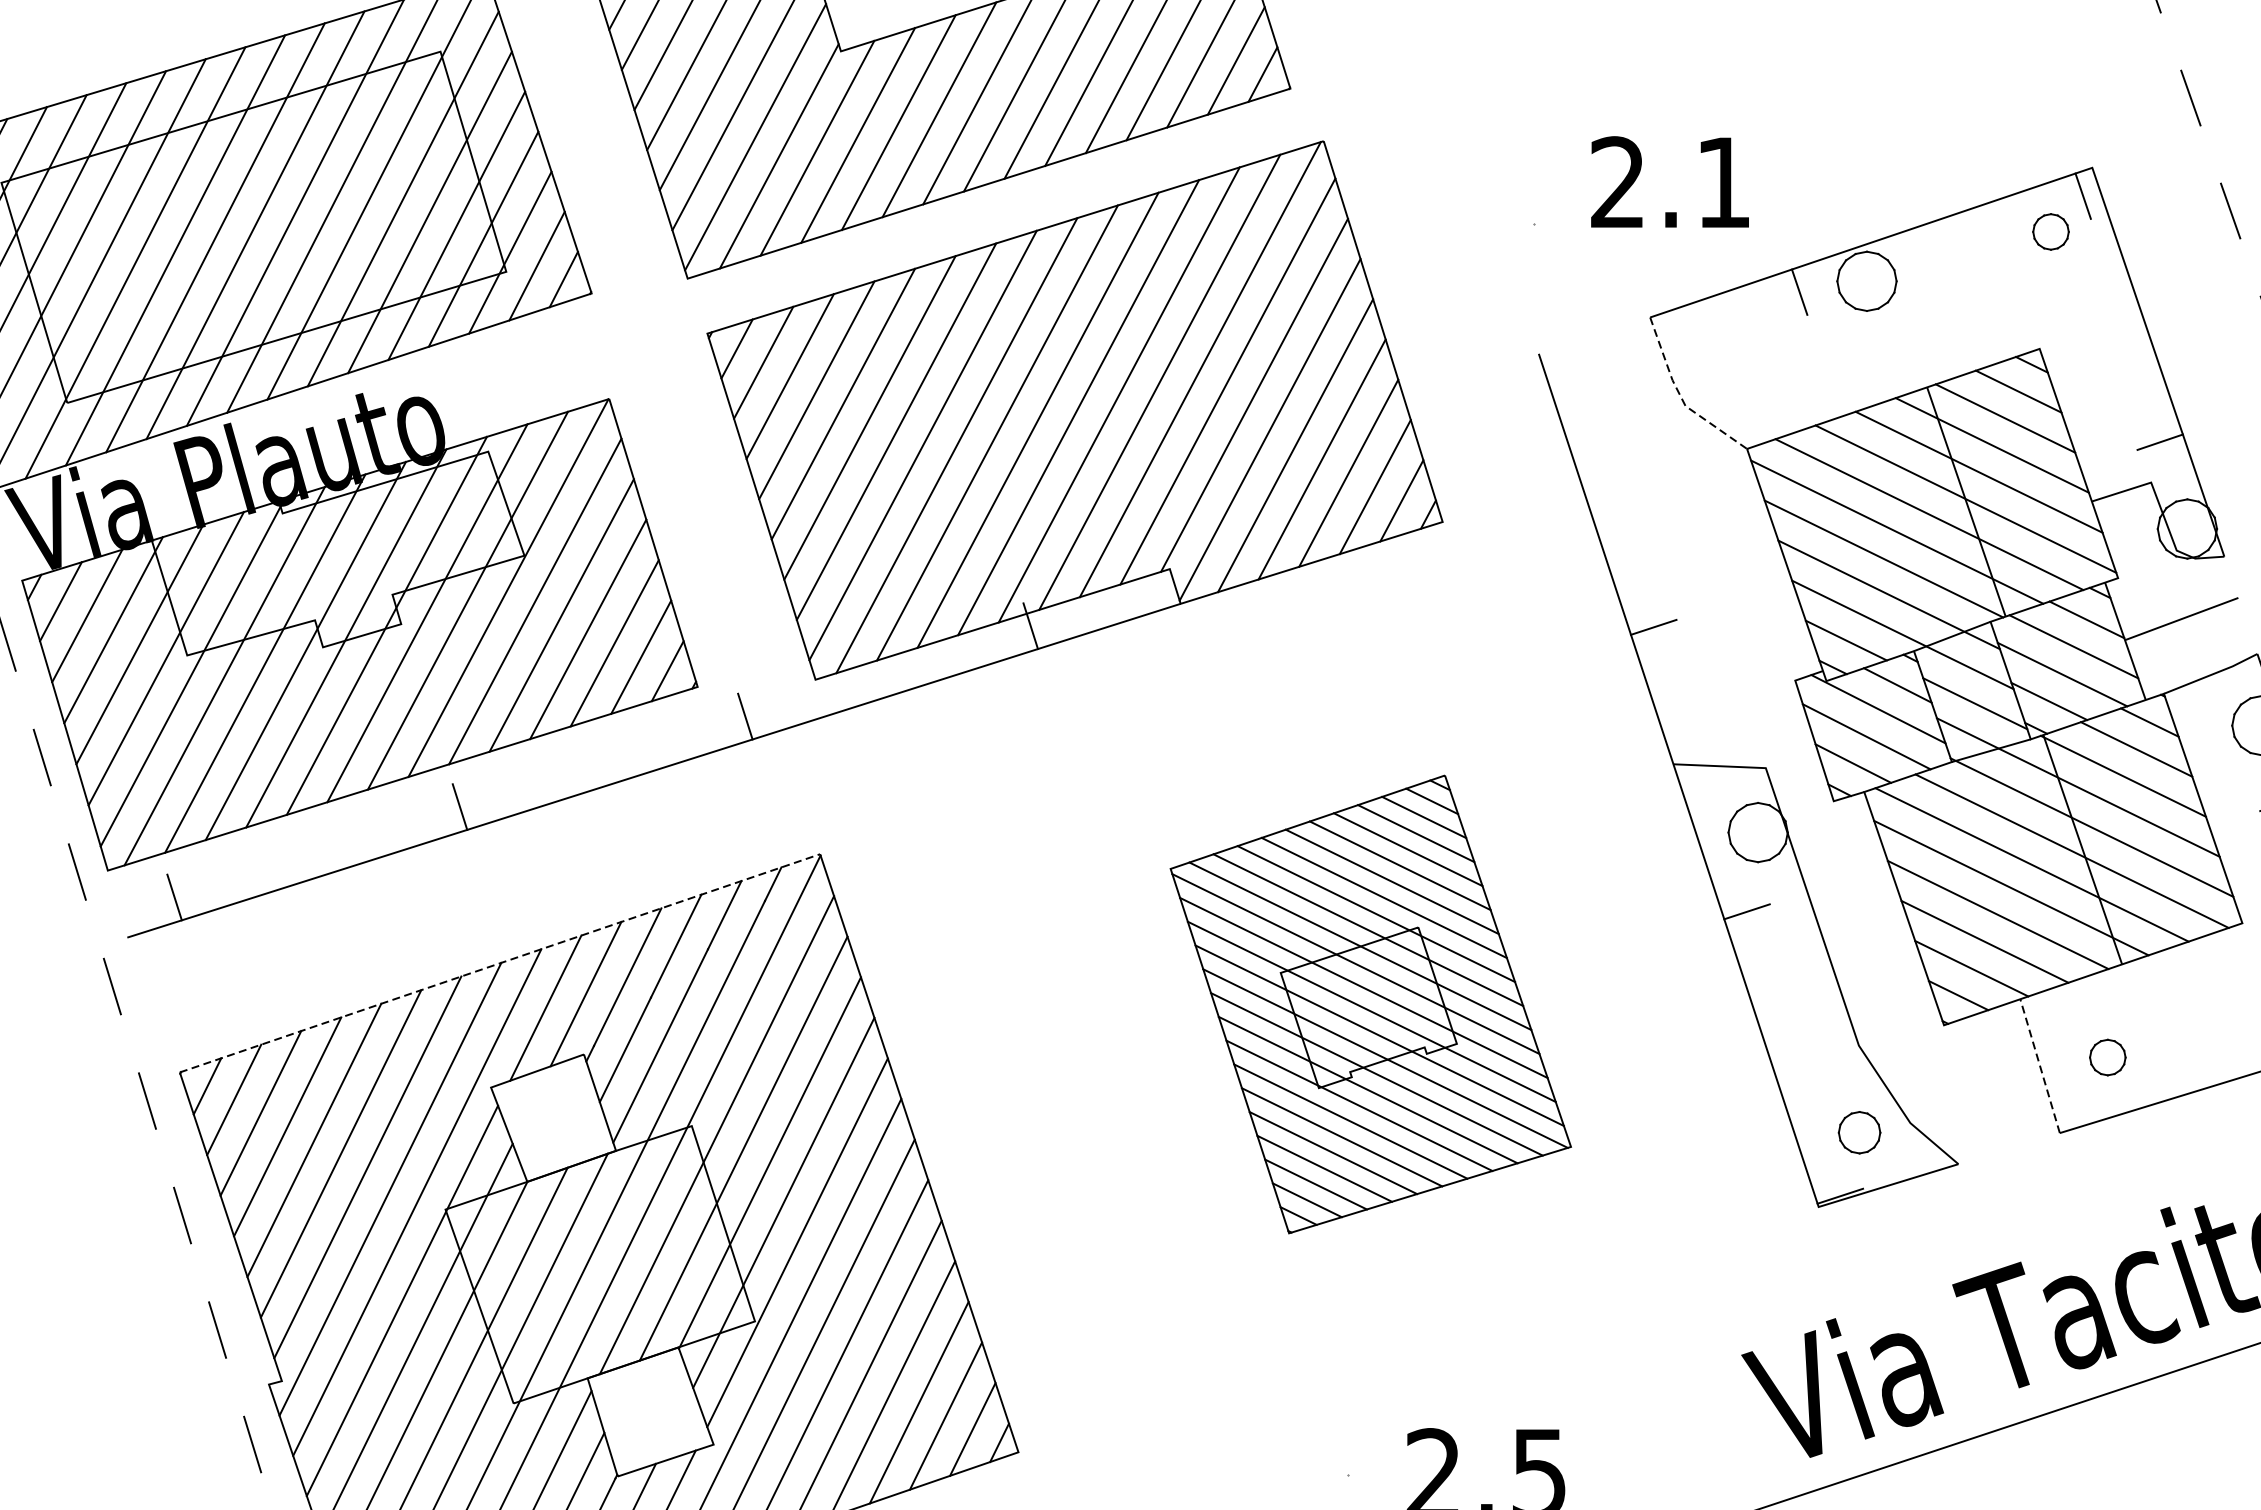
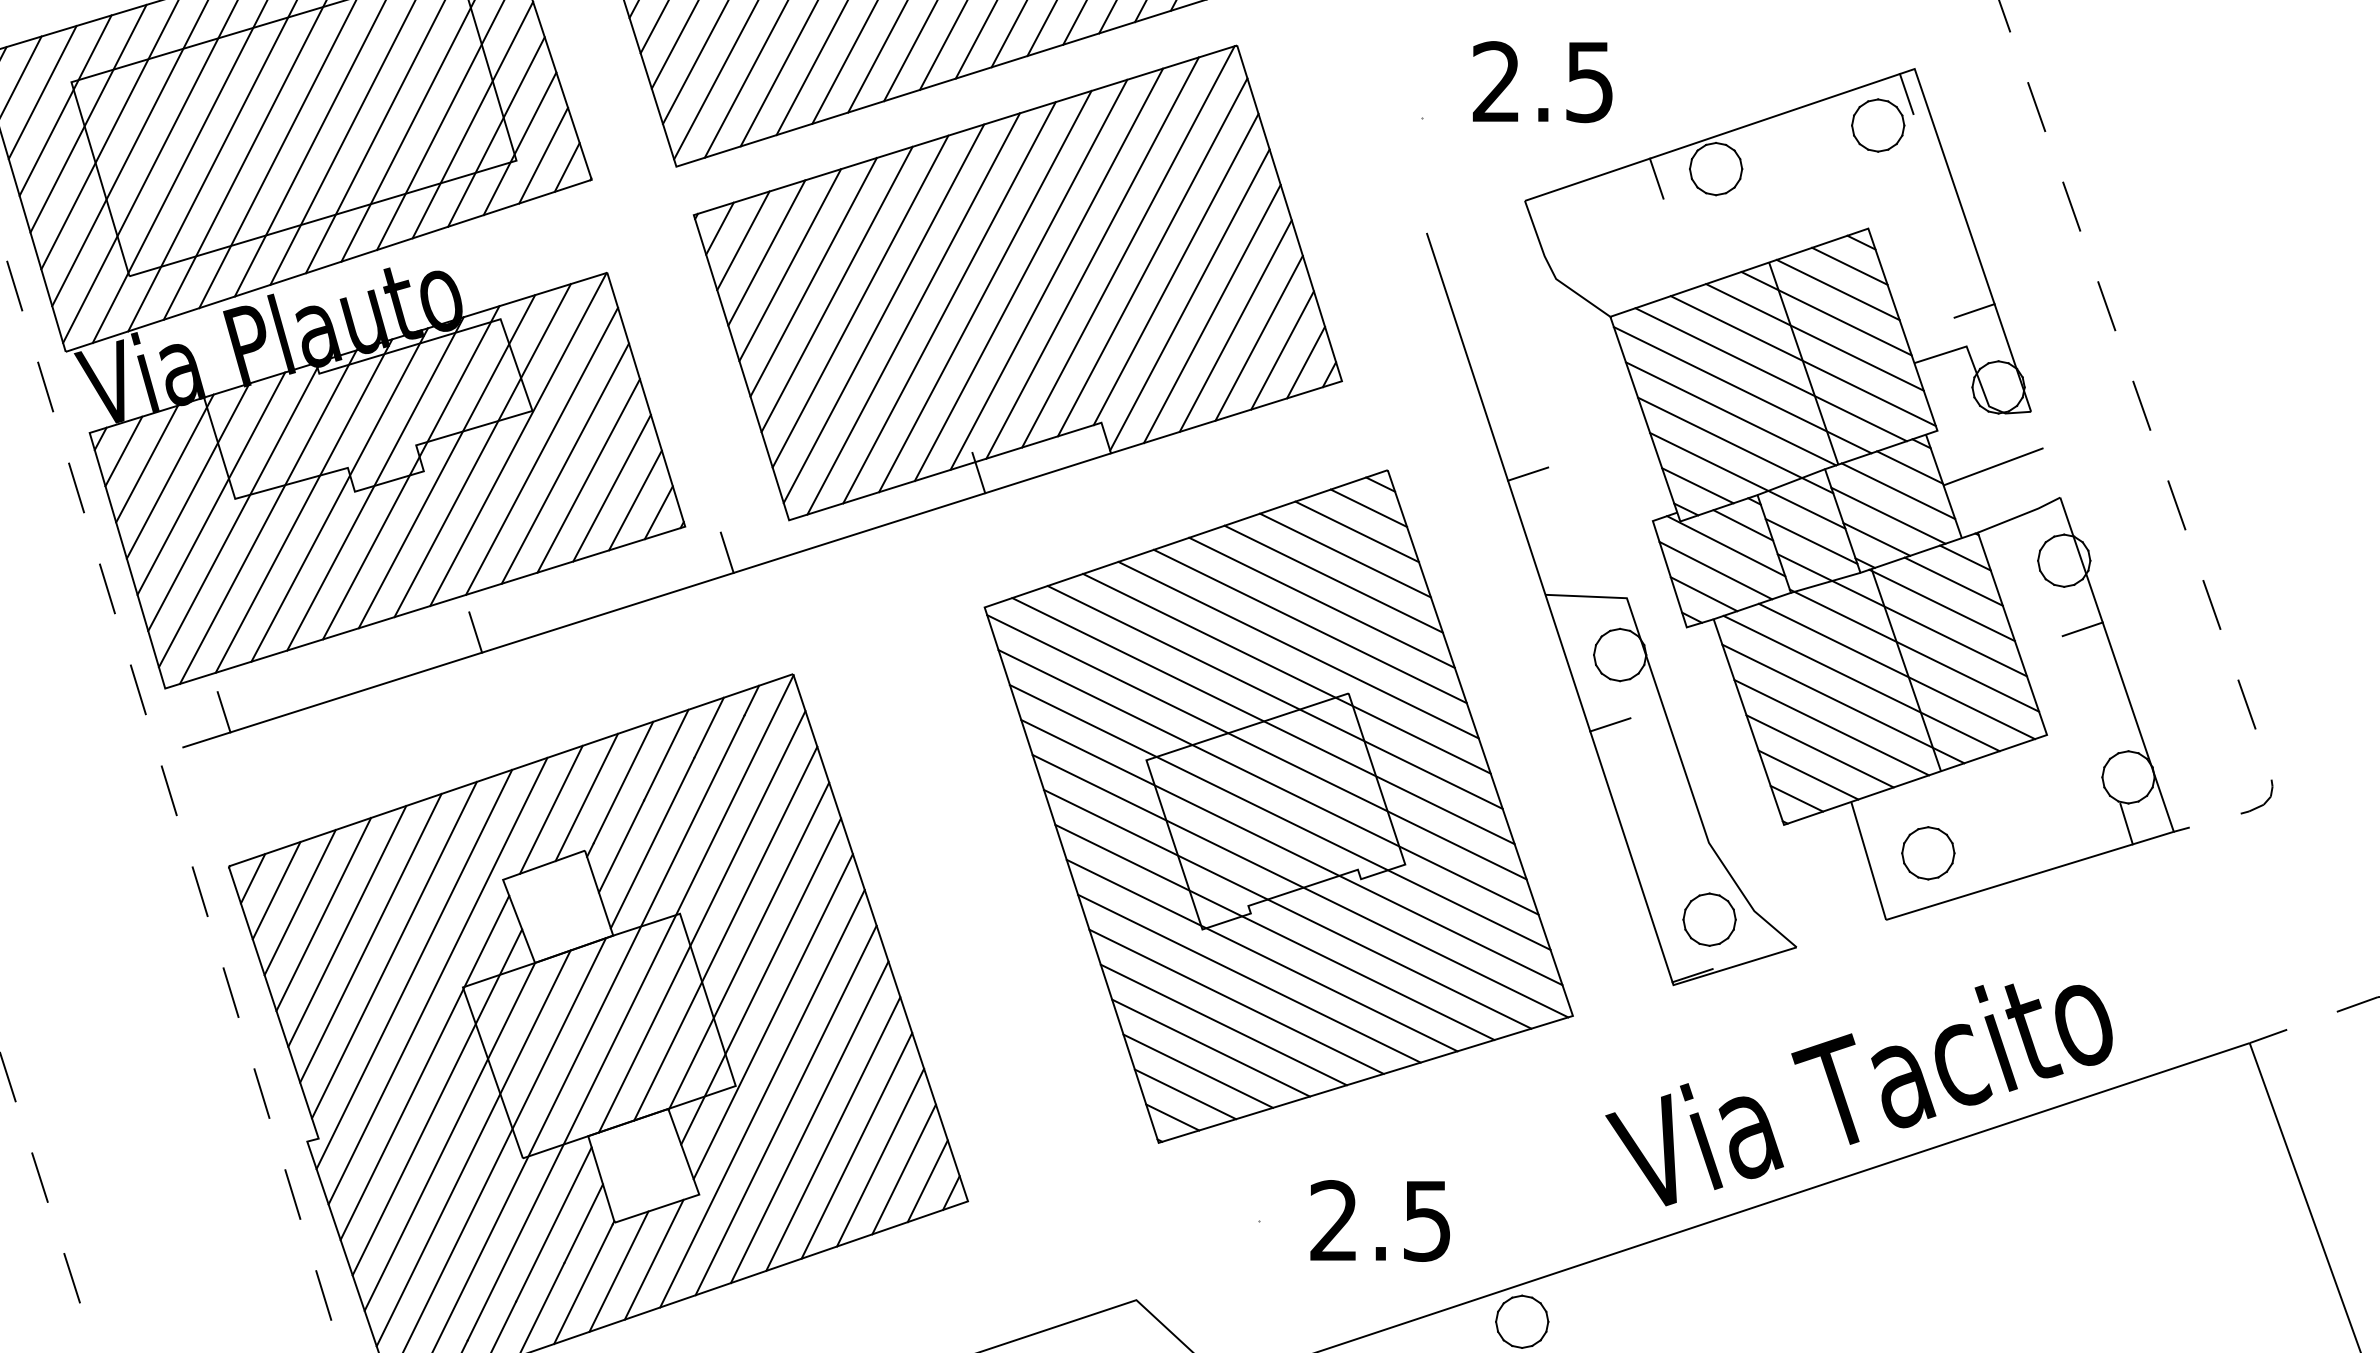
text: (1723, 183) -> (1589, 82), 2.1 -> 2.5
part: (2051, 231) -> (1878, 125), size x1.67
line: (1681, 397) -> (1552, 271), dashed -> solid
line: (500, 963) -> (511, 770), dashed -> solid
part: (1370, 1004) -> (1278, 806), size x1.67
part: (2107, 1057) -> (1928, 853), size x1.67
line: (2039, 1065) -> (1868, 860), dashed -> solid
part: (1859, 1132) -> (1709, 919), size x1.43

